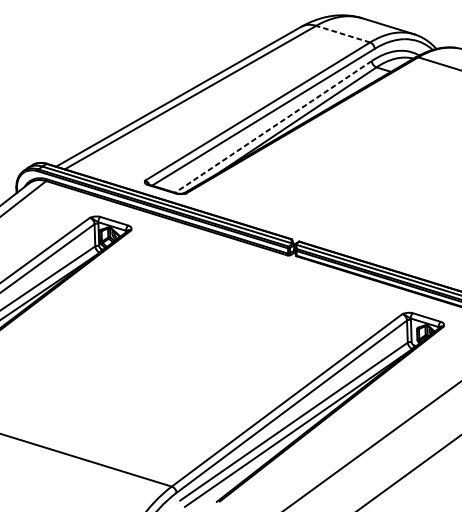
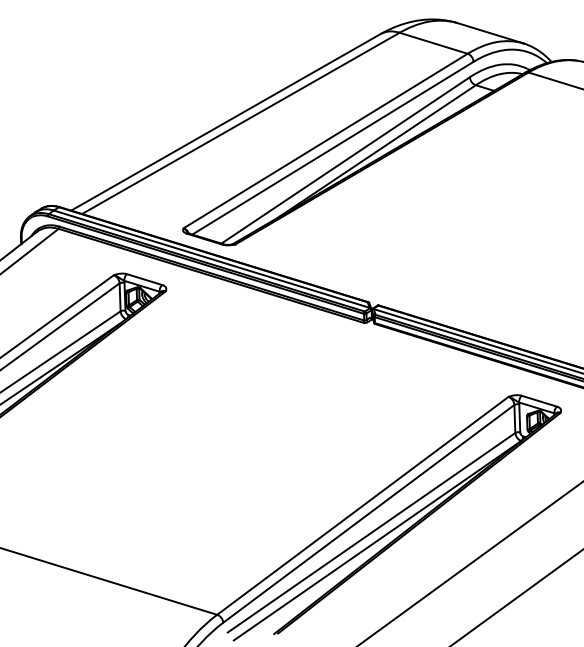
line: (343, 34) -> (433, 43), dashed -> solid
line: (273, 126) -> (345, 160), dashed -> solid

